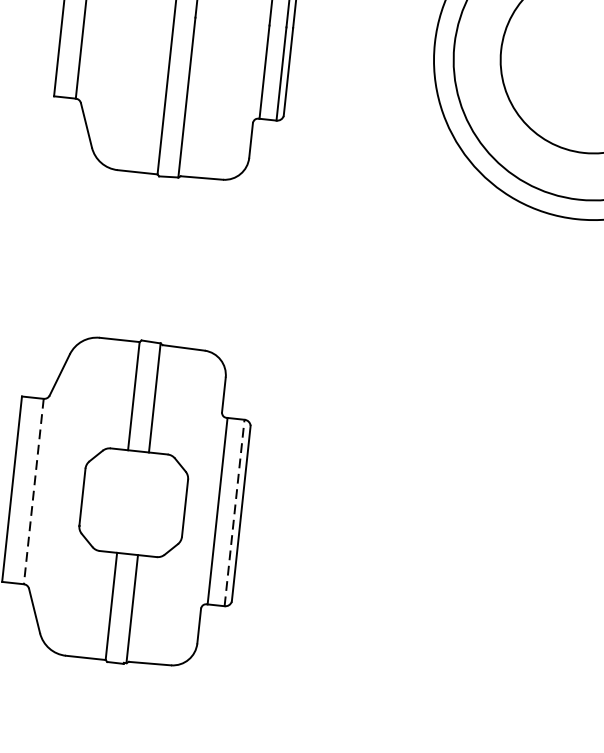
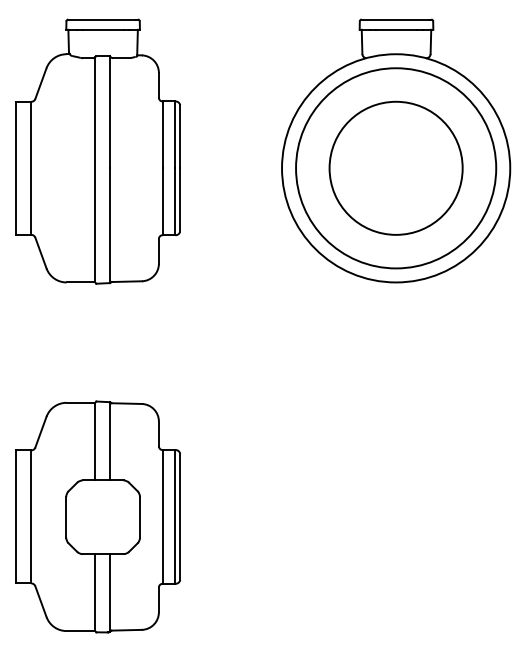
line: (34, 490) -> (31, 516), dashed -> solid
line: (234, 512) -> (175, 516), dashed -> solid

